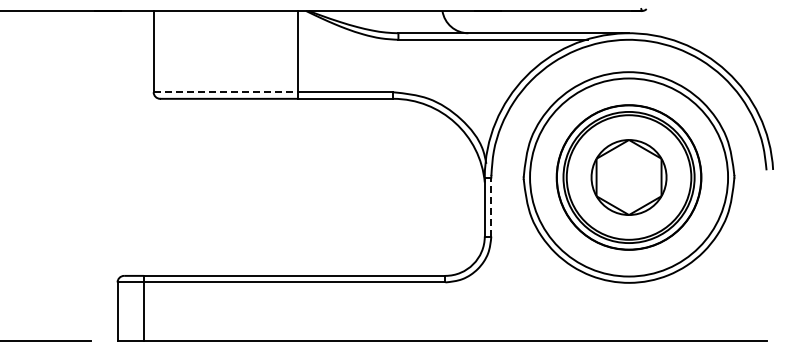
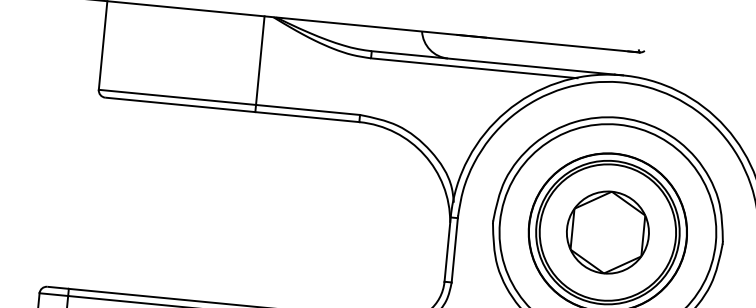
line: (226, 92) -> (178, 97), dashed -> solid
line: (491, 207) -> (454, 250), dashed -> solid

